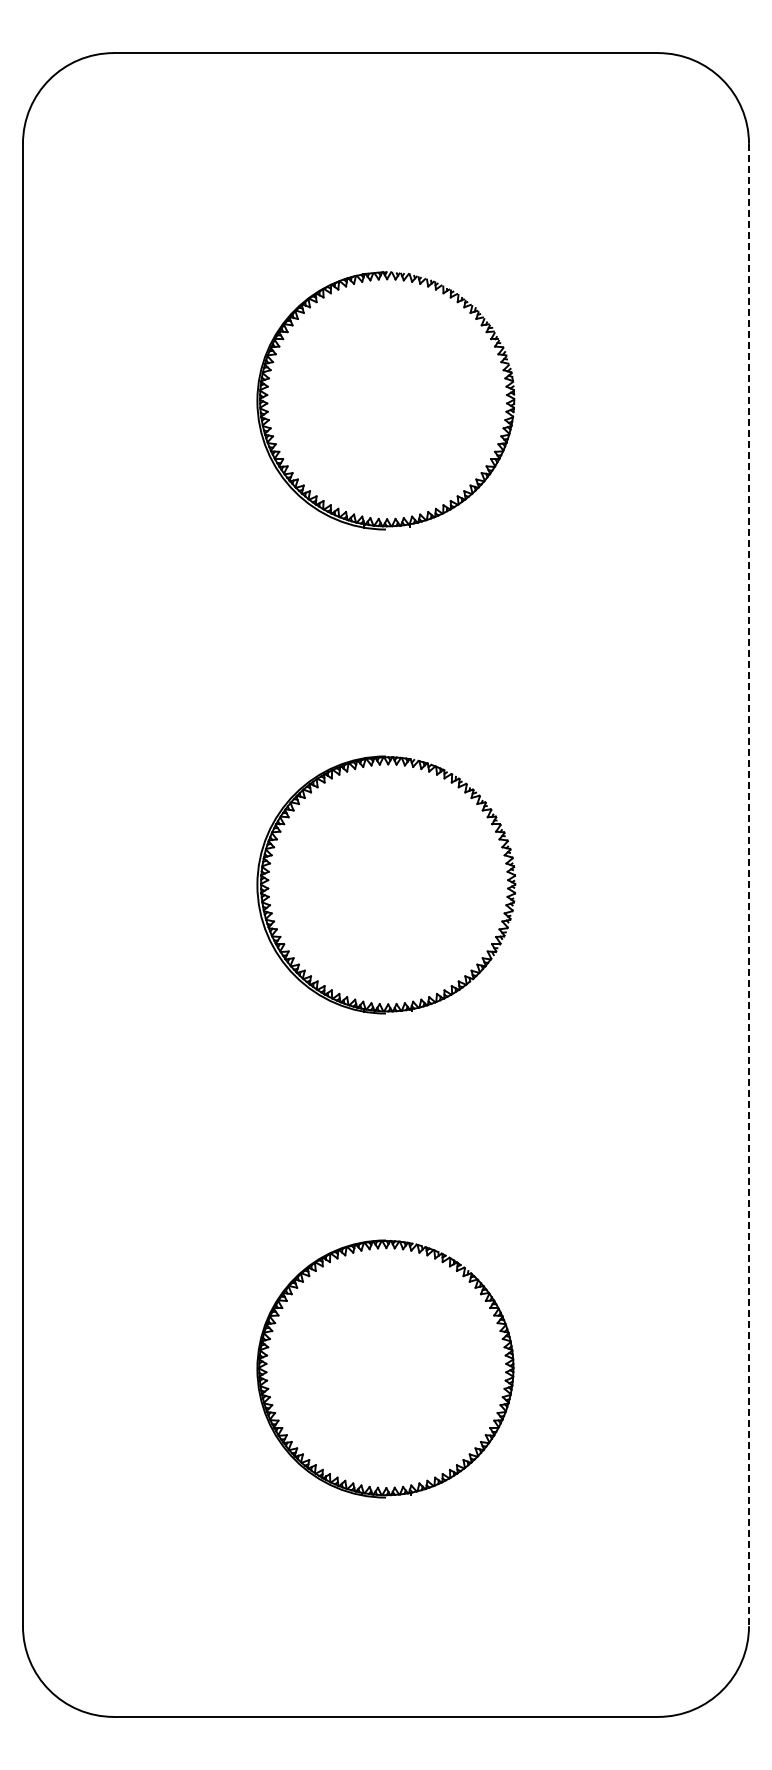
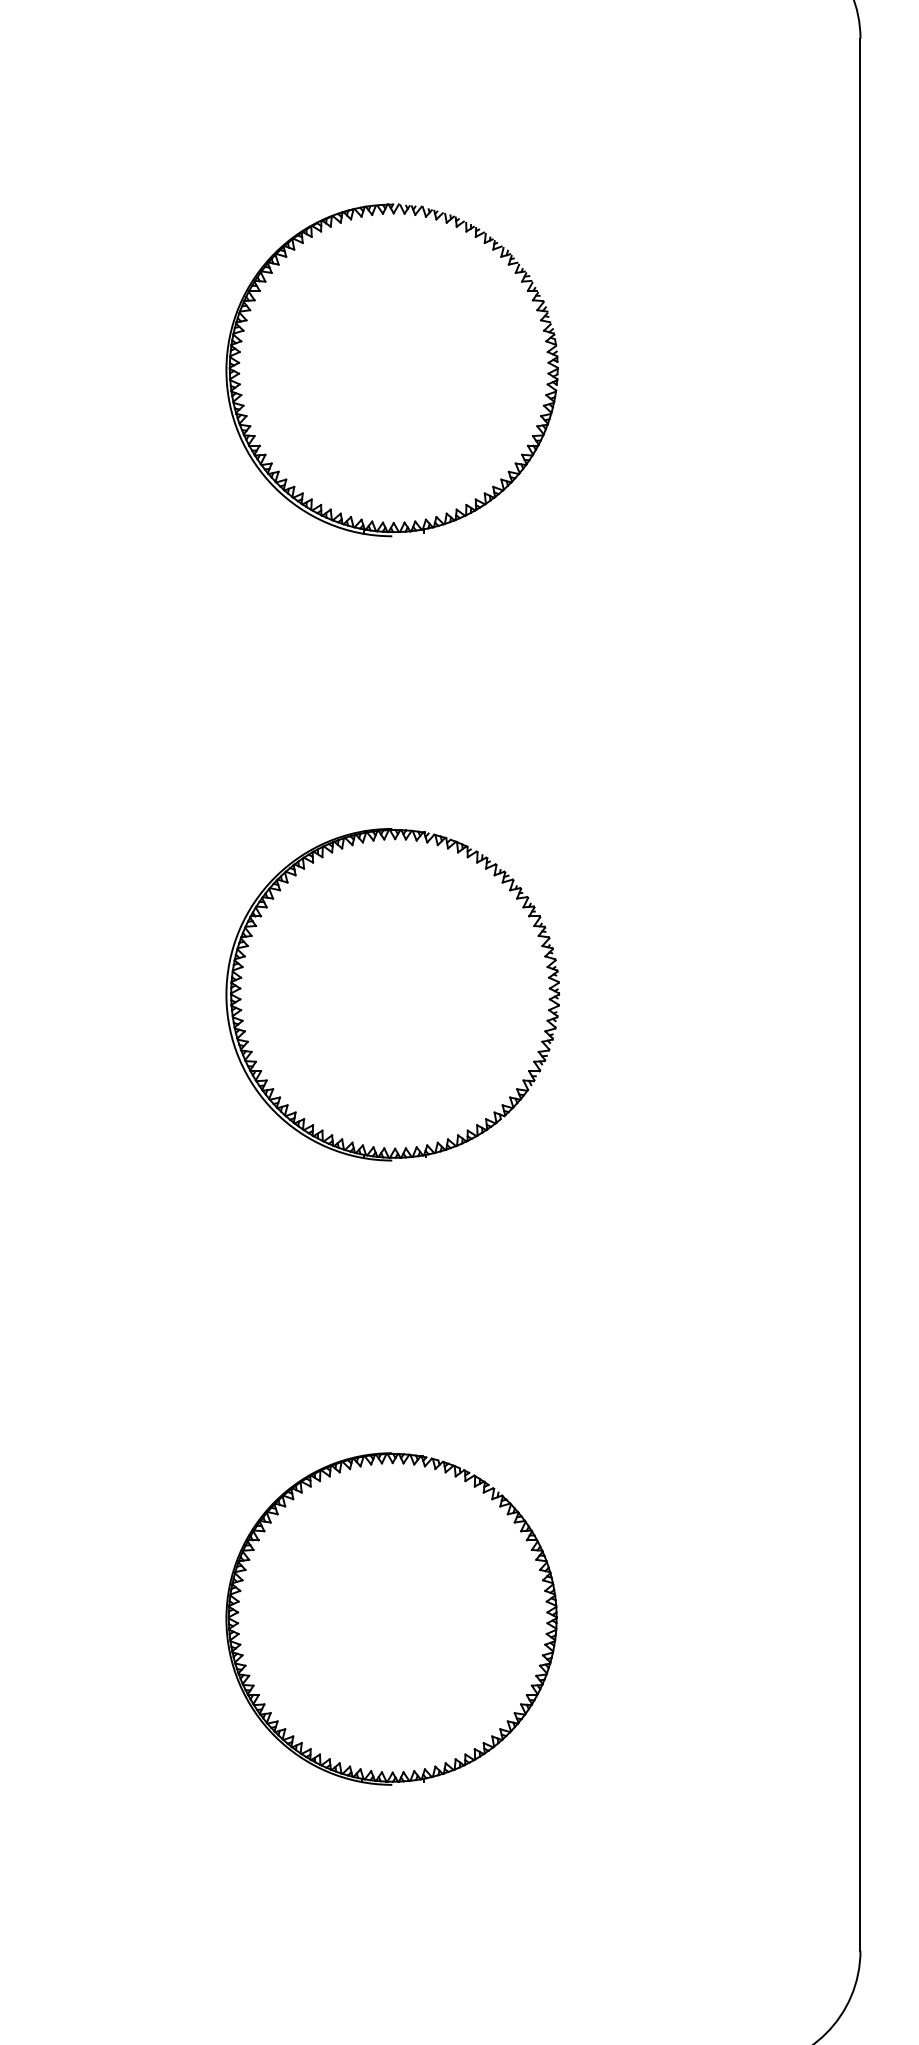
line: (749, 885) -> (861, 995), dashed -> solid

